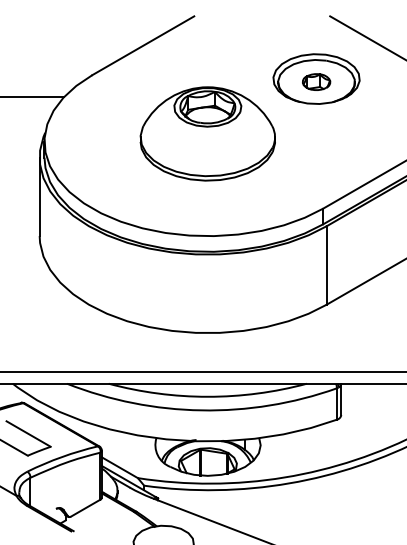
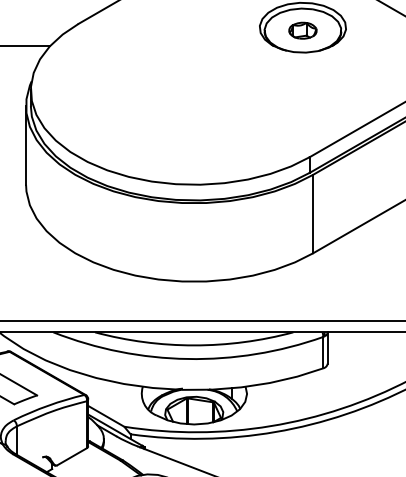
part: (207, 133) -> (193, 82), removed

